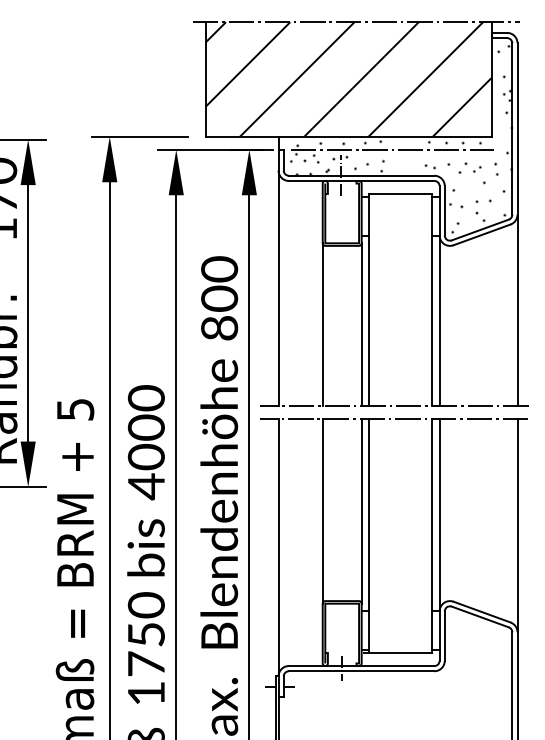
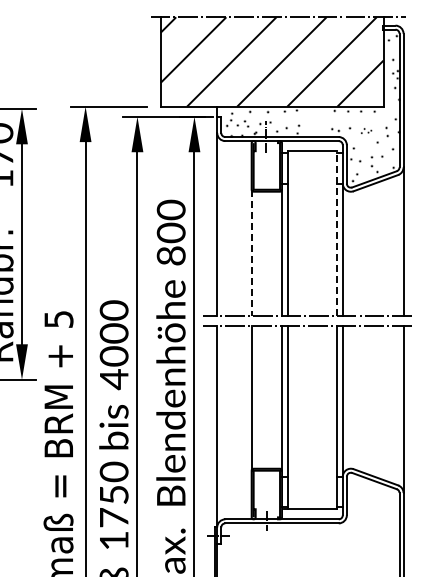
line: (391, 149) -> (305, 116), removed
part: (469, 167) -> (366, 130), size x0.6
line: (431, 299) -> (336, 233), solid -> dashed
line: (322, 325) -> (251, 253), solid -> dashed

